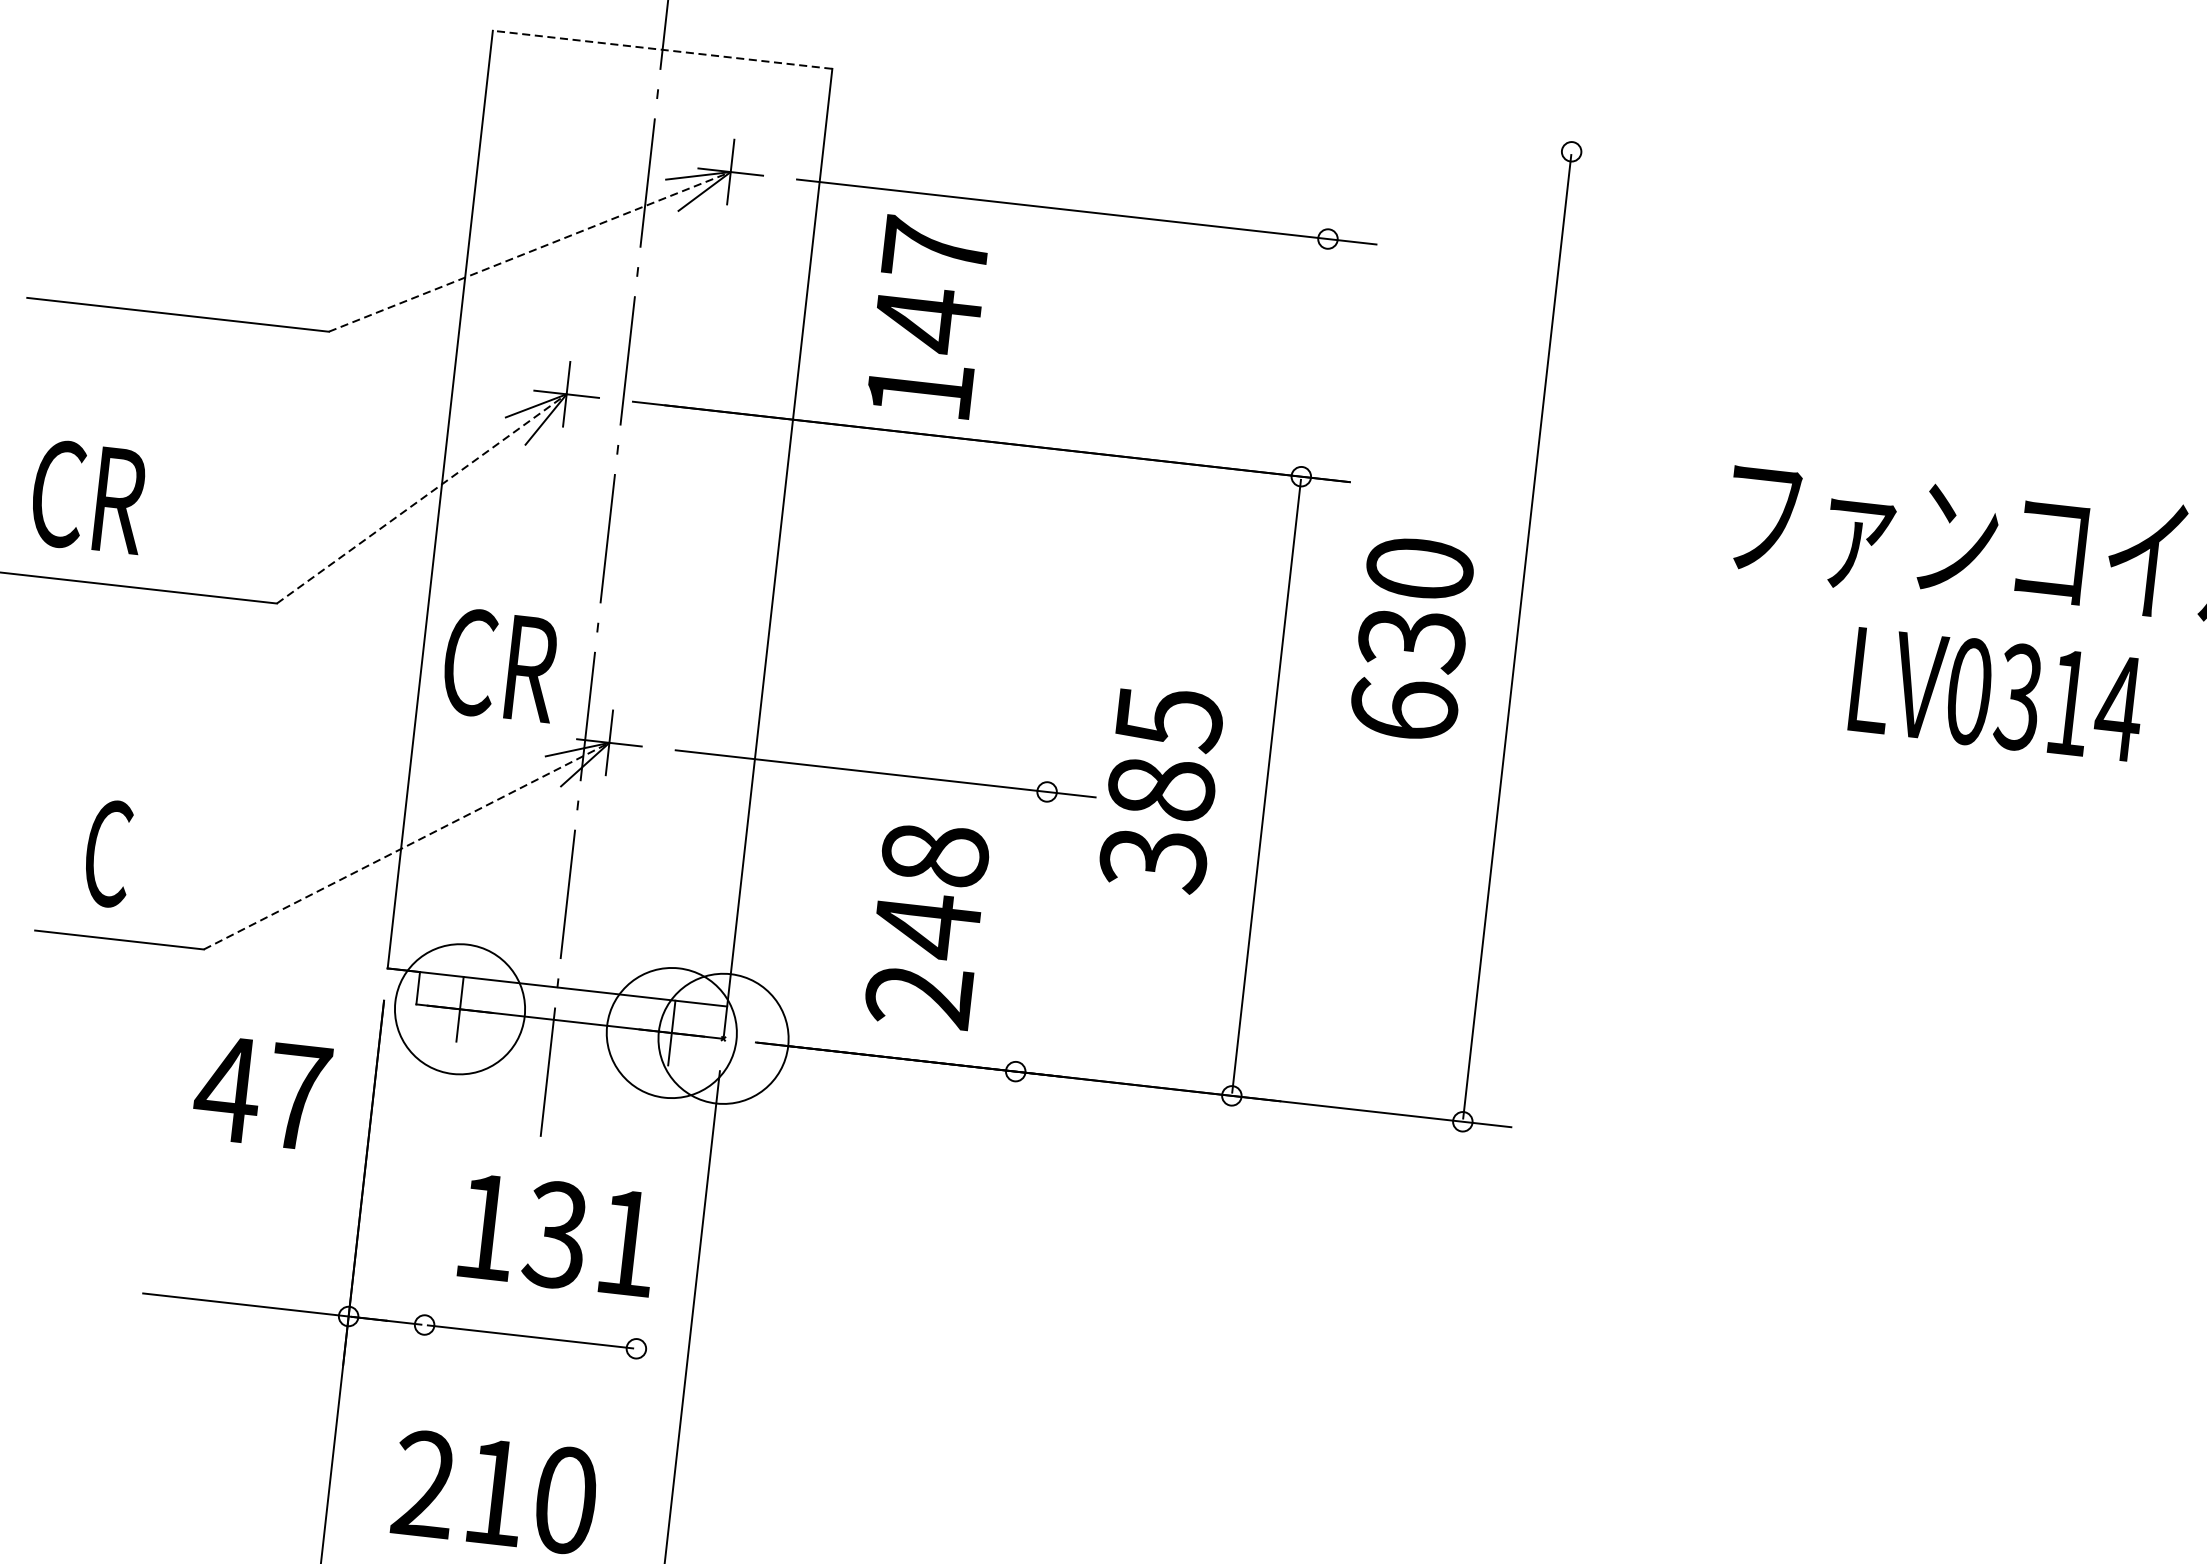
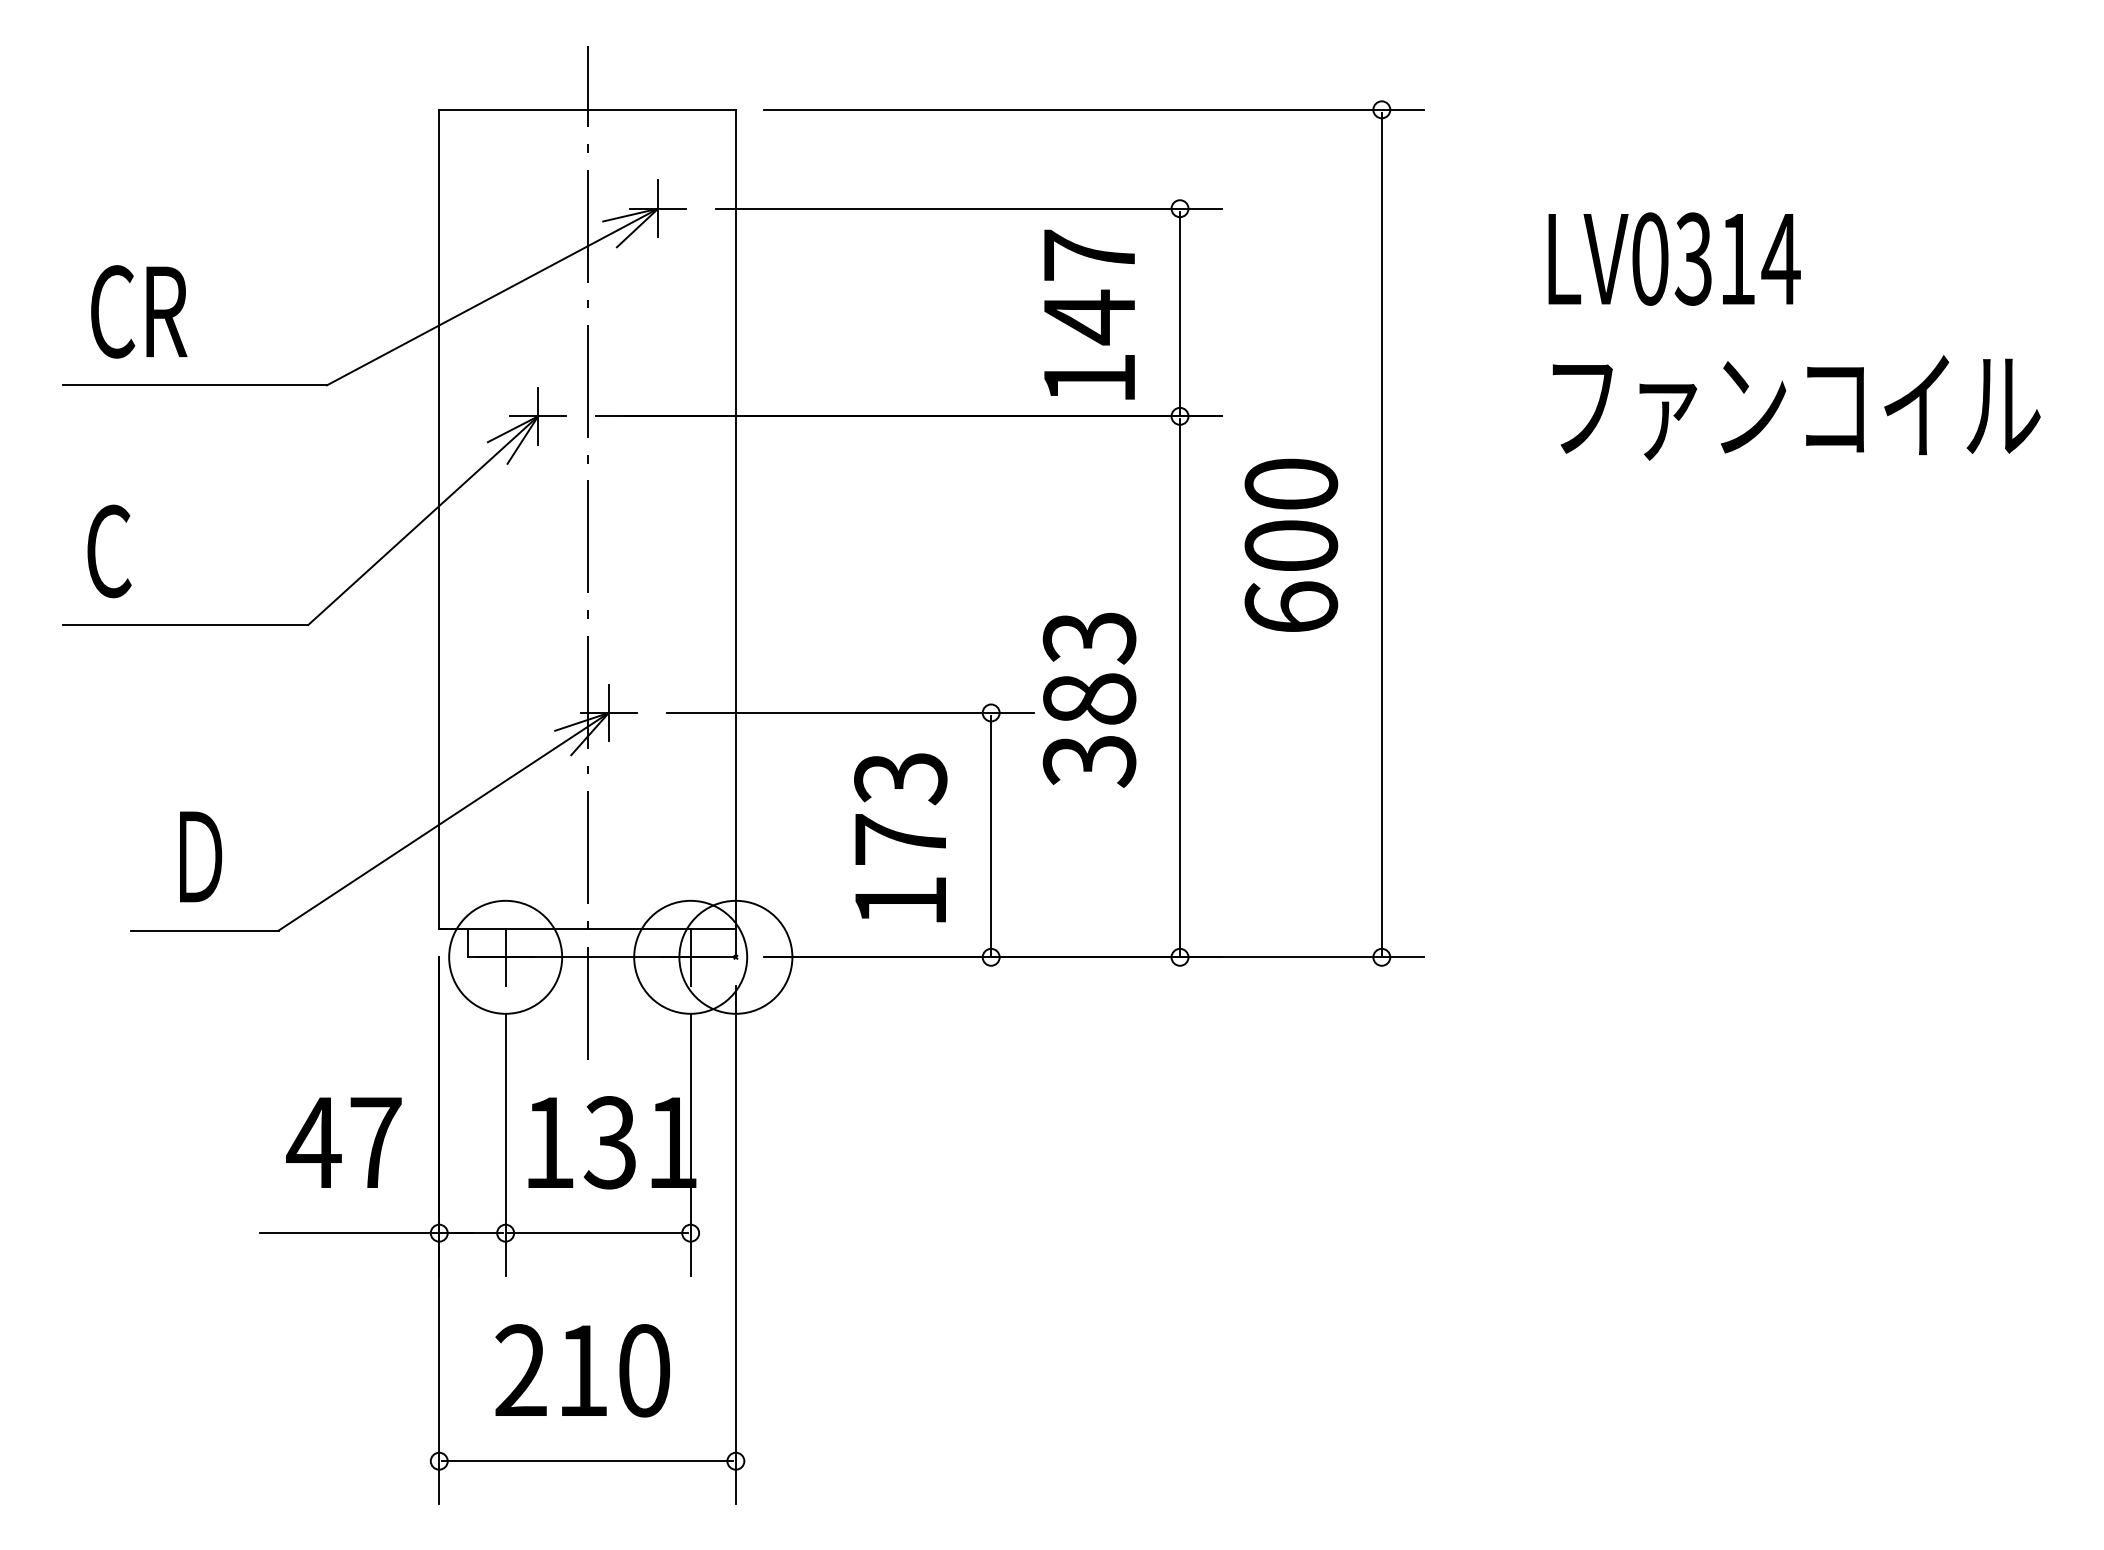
line: (662, 49) -> (587, 109), dashed -> solid
line: (1242, 114) -> (1094, 109), added
line: (529, 252) -> (492, 297), dashed -> solid
text: (928, 316) -> (1089, 314), moved
line: (1315, 357) -> (1180, 312), added
line: (422, 498) -> (423, 520), dashed -> solid
text: (120, 500) -> (163, 551), CR -> C
text: (1412, 639) -> (1291, 546), 630 -> 600
text: (500, 665) -> (139, 311), moved
text: (1997, 694) -> (1674, 258), moved
text: (1169, 719) -> (1089, 638), 385 -> 383
line: (406, 845) -> (443, 821), dashed -> solid
text: (118, 854) -> (195, 856), C -> Ｄ
text: (927, 925) -> (900, 839), 248 -> 173
line: (1031, 931) -> (991, 834), added
text: (261, 1092) -> (343, 1142), moved
line: (435, 1223) -> (505, 1144), added
line: (647, 1247) -> (690, 1144), added

